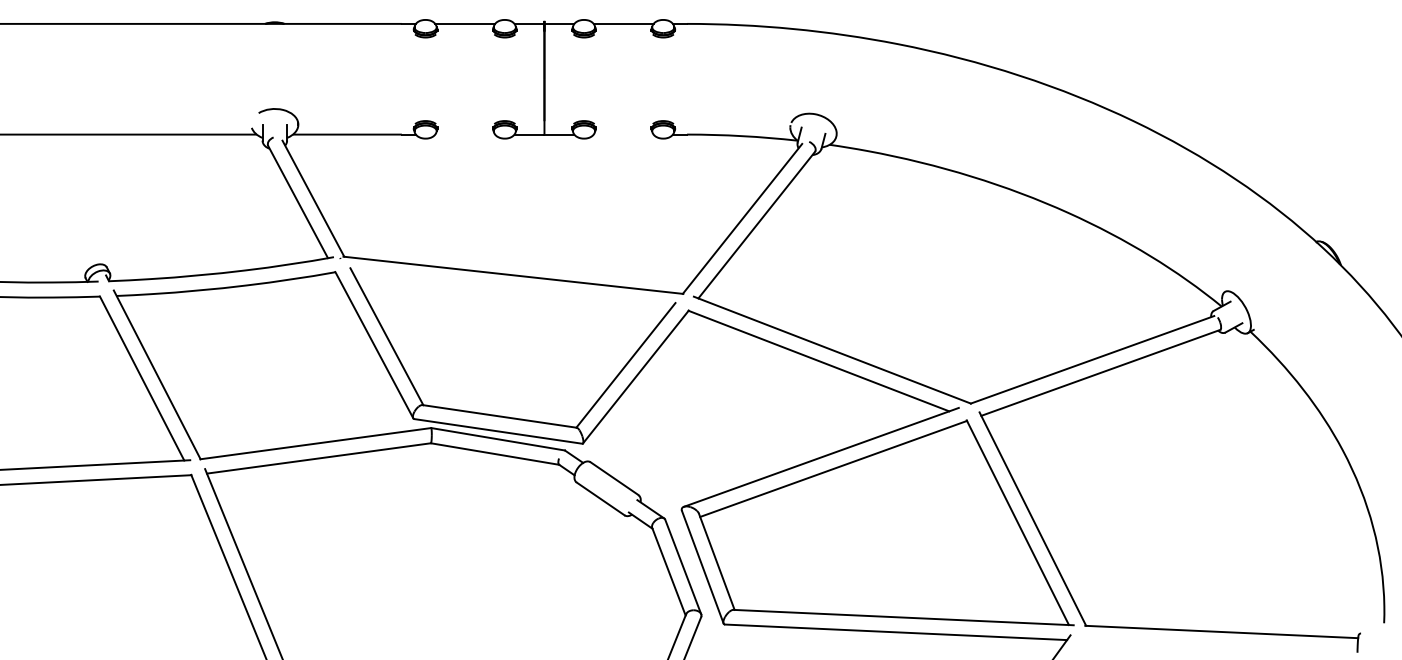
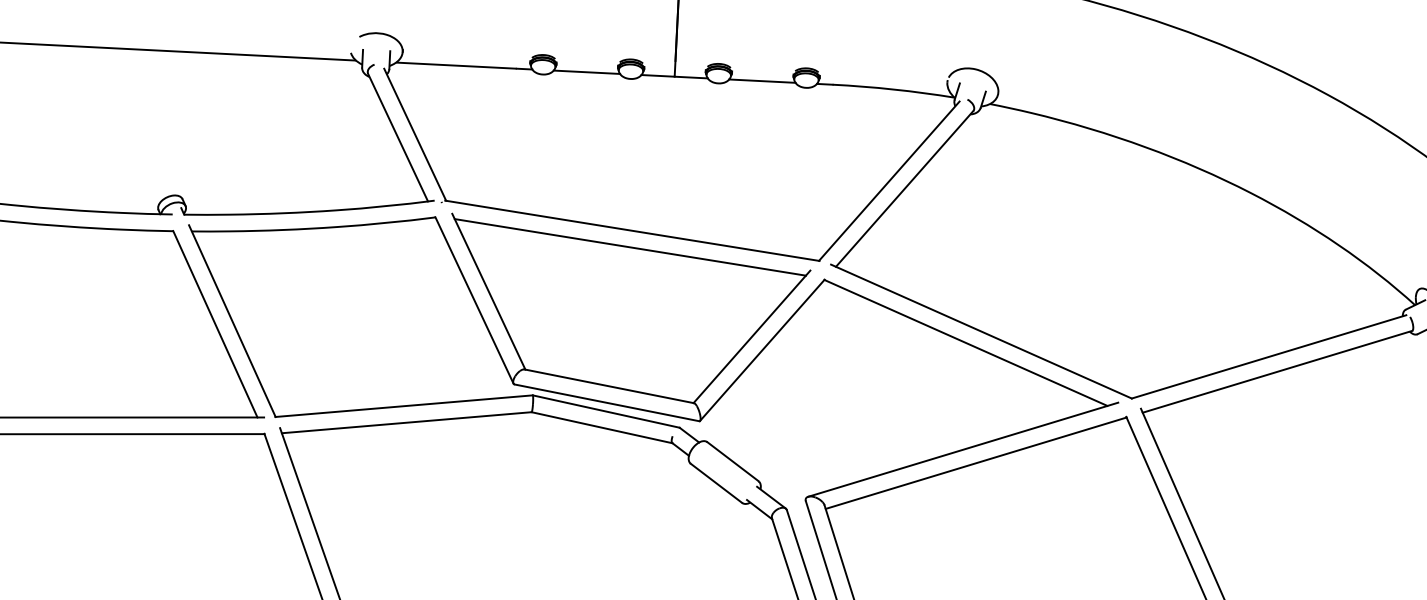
line: (465, 134) -> (587, 72), added
line: (623, 134) -> (762, 81), added
line: (511, 289) -> (629, 246), added

